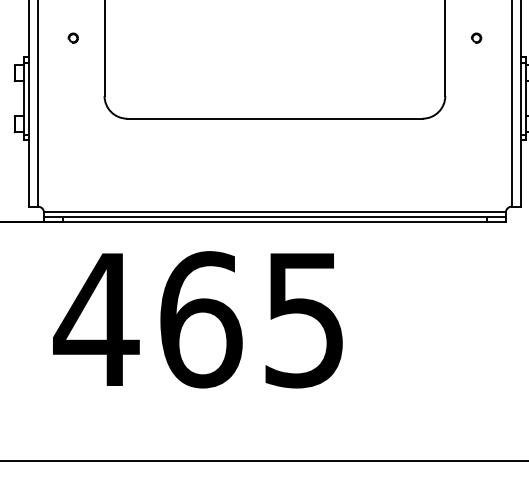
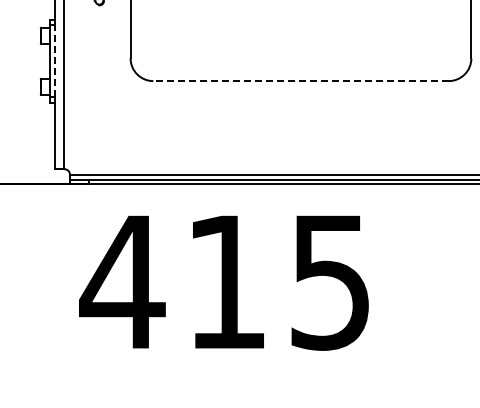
line: (28, 98) -> (54, 60), solid -> dashed
line: (274, 118) -> (300, 80), solid -> dashed
text: (201, 319) -> (227, 281), 465 -> 415

